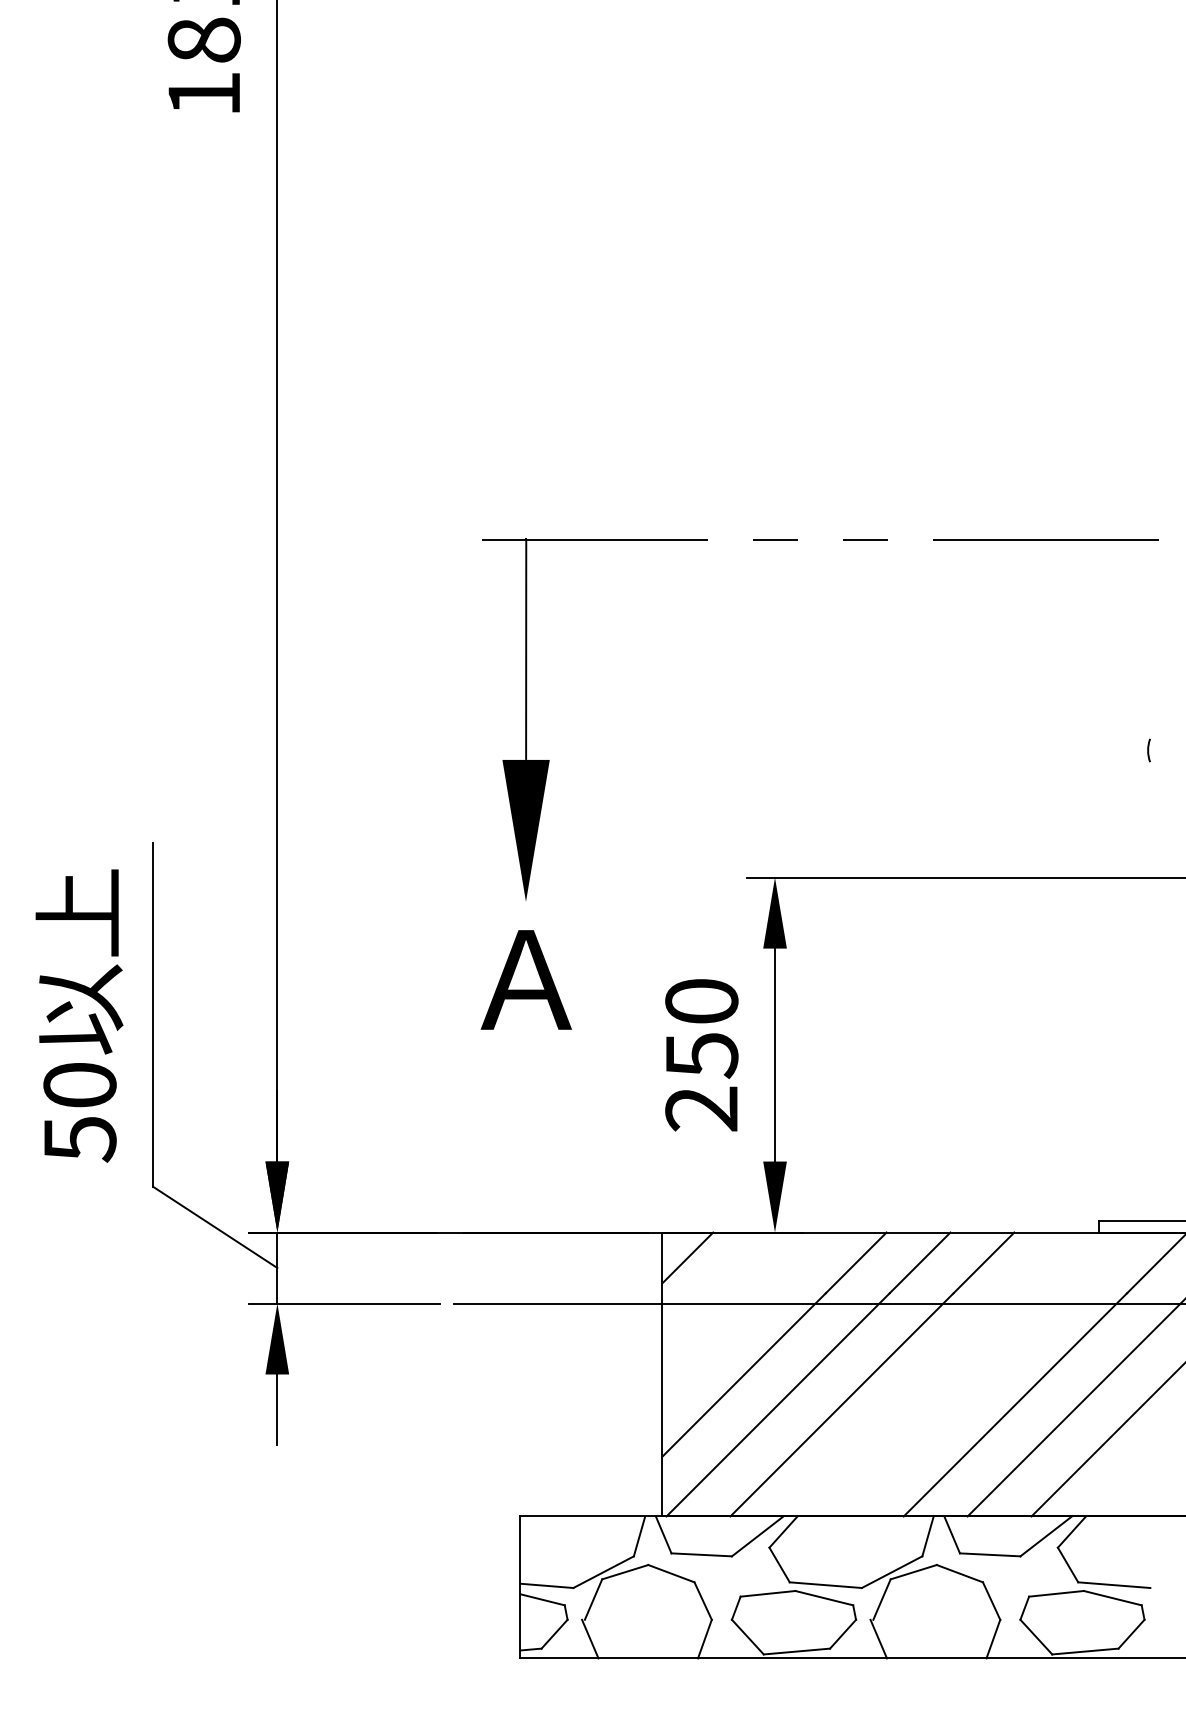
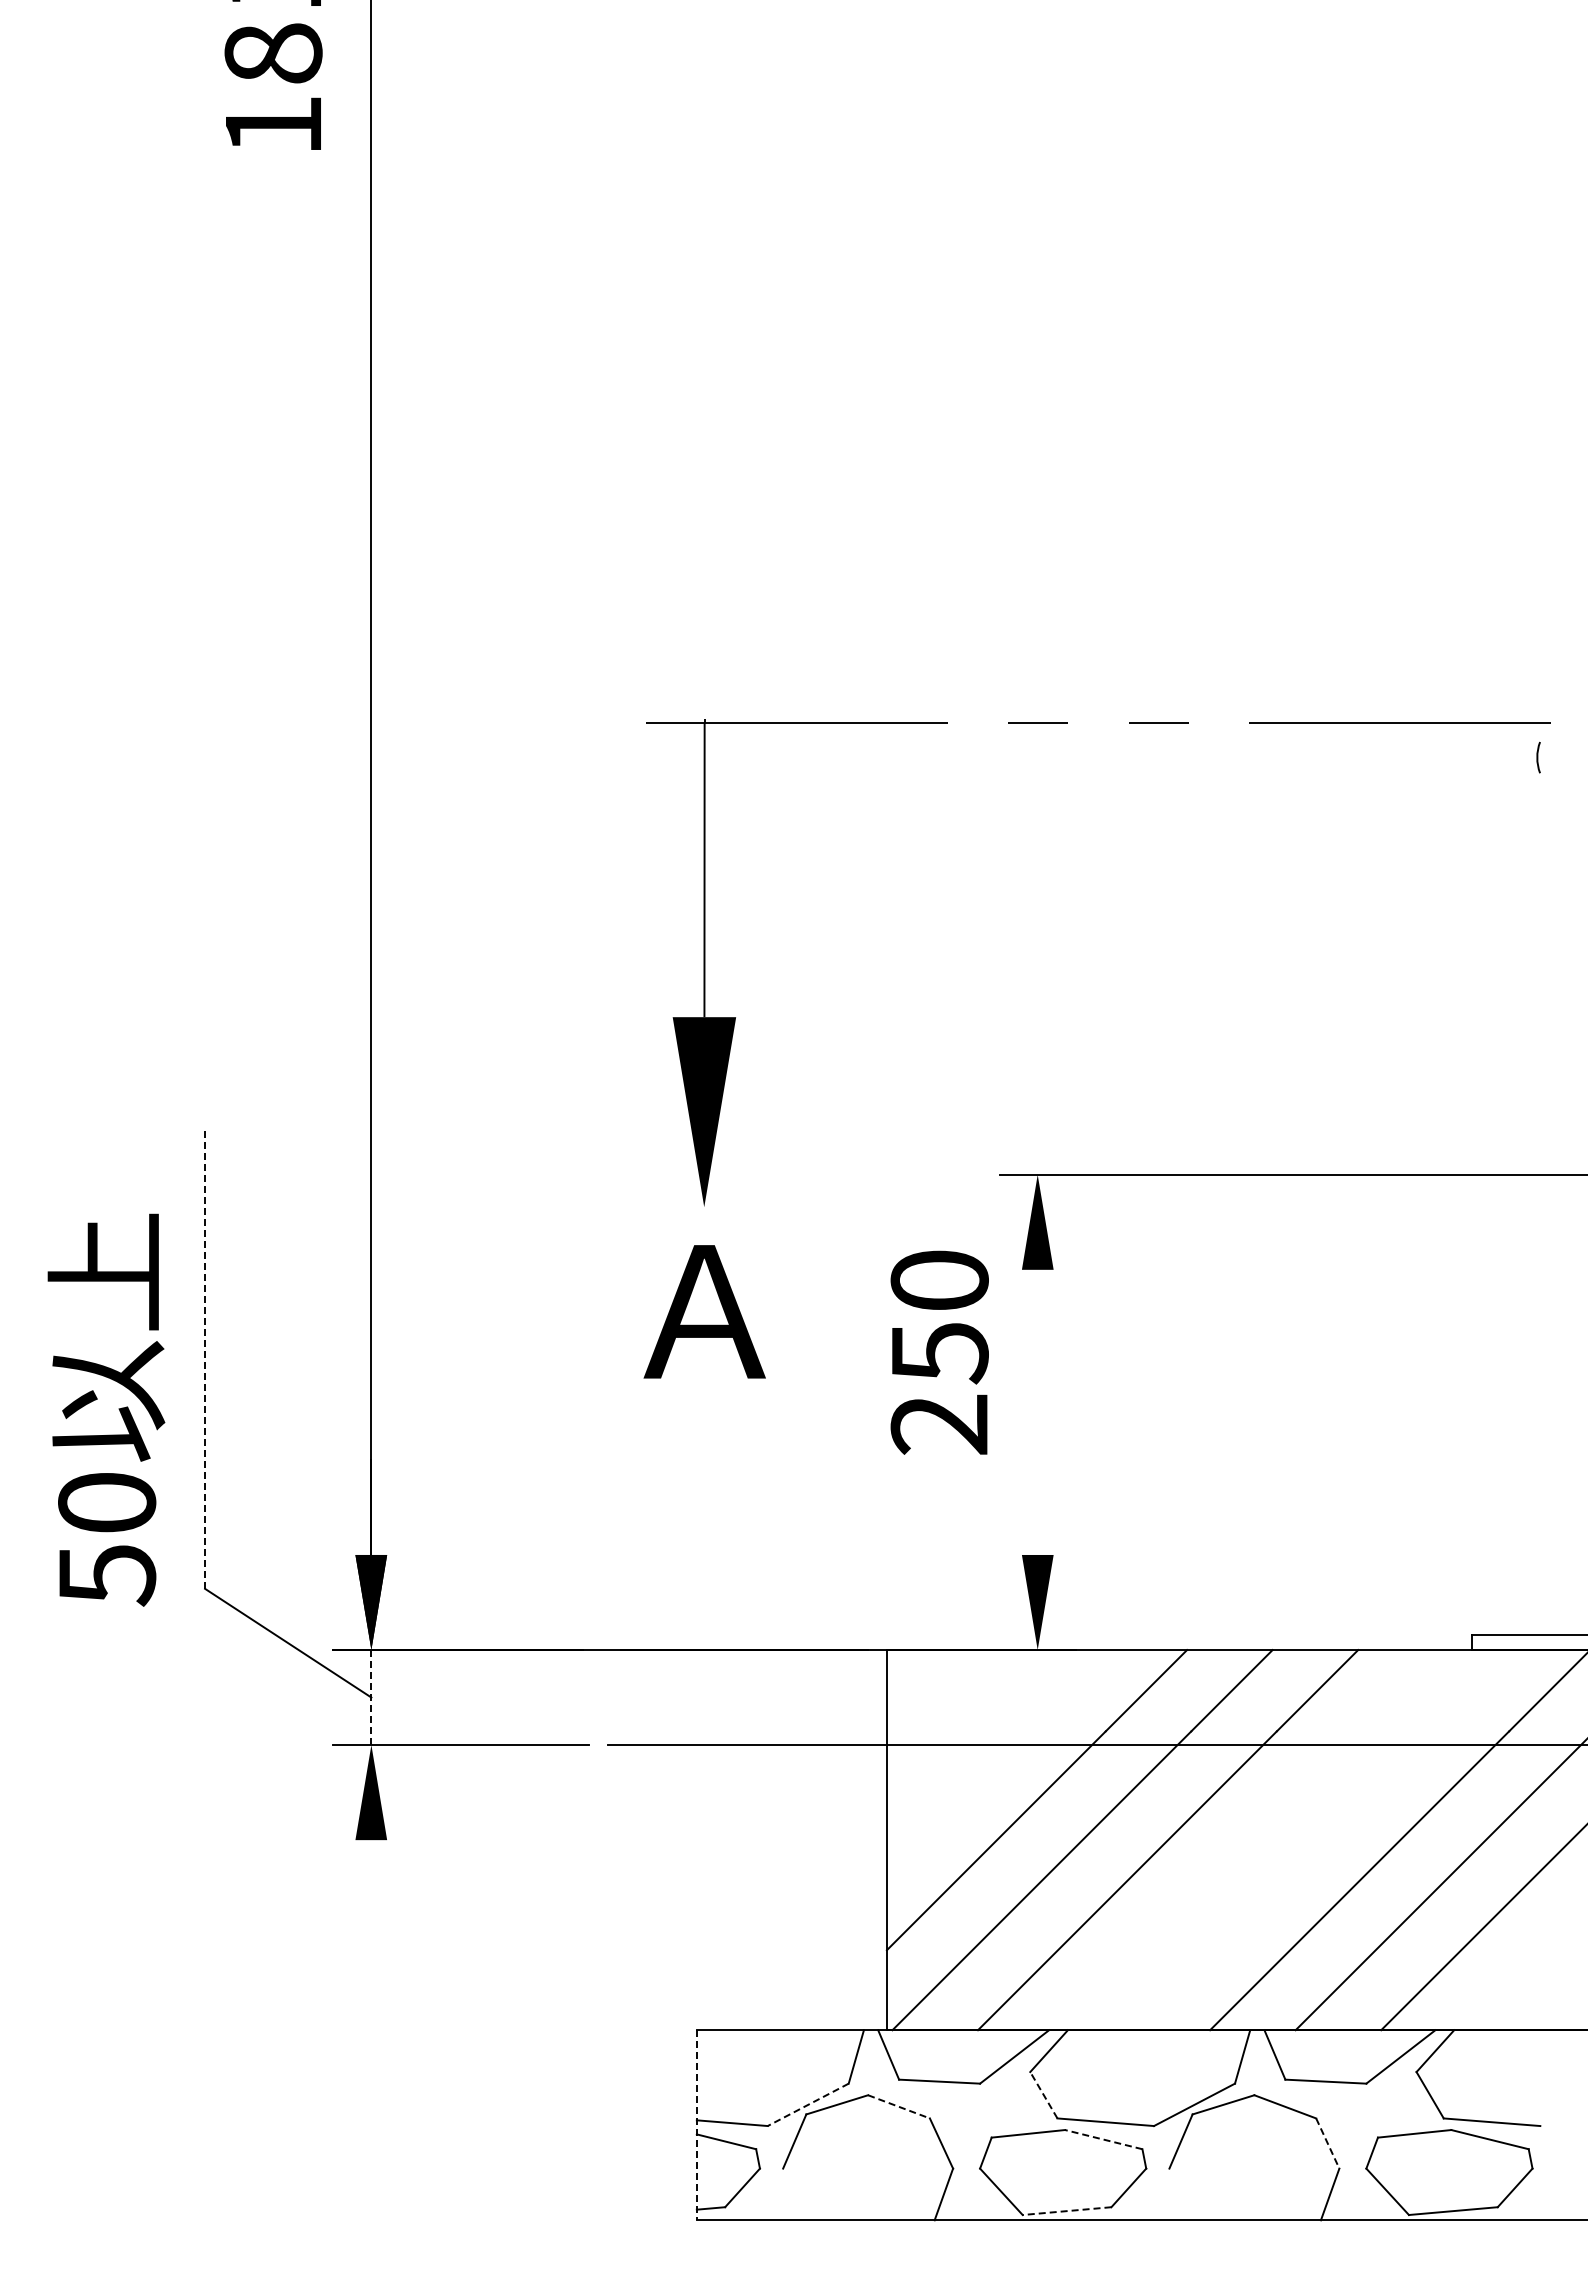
arc: (1148, 750) -> (1538, 757), moved
line: (153, 1014) -> (205, 1358), solid -> dashed
text: (79, 1015) -> (106, 1409), moved
line: (774, 1054) -> (1037, 1411), removed
text: (701, 1055) -> (939, 1352), moved
line: (687, 1258) -> (920, 1684), removed
line: (277, 1267) -> (371, 1697), solid -> dashed
line: (277, 1409) -> (371, 1887), removed
line: (779, 1565) -> (1043, 2095), solid -> dashed
line: (603, 1571) -> (808, 2104), solid -> dashed
line: (671, 1573) -> (899, 2106), solid -> dashed
line: (520, 1587) -> (696, 2125), solid -> dashed
line: (824, 1598) -> (1103, 2139), solid -> dashed
line: (991, 1601) -> (1327, 2143), solid -> dashed
line: (590, 1639) -> (790, 2194), removed
line: (878, 1639) -> (1176, 2194), removed
line: (797, 1651) -> (1067, 2211), solid -> dashed

